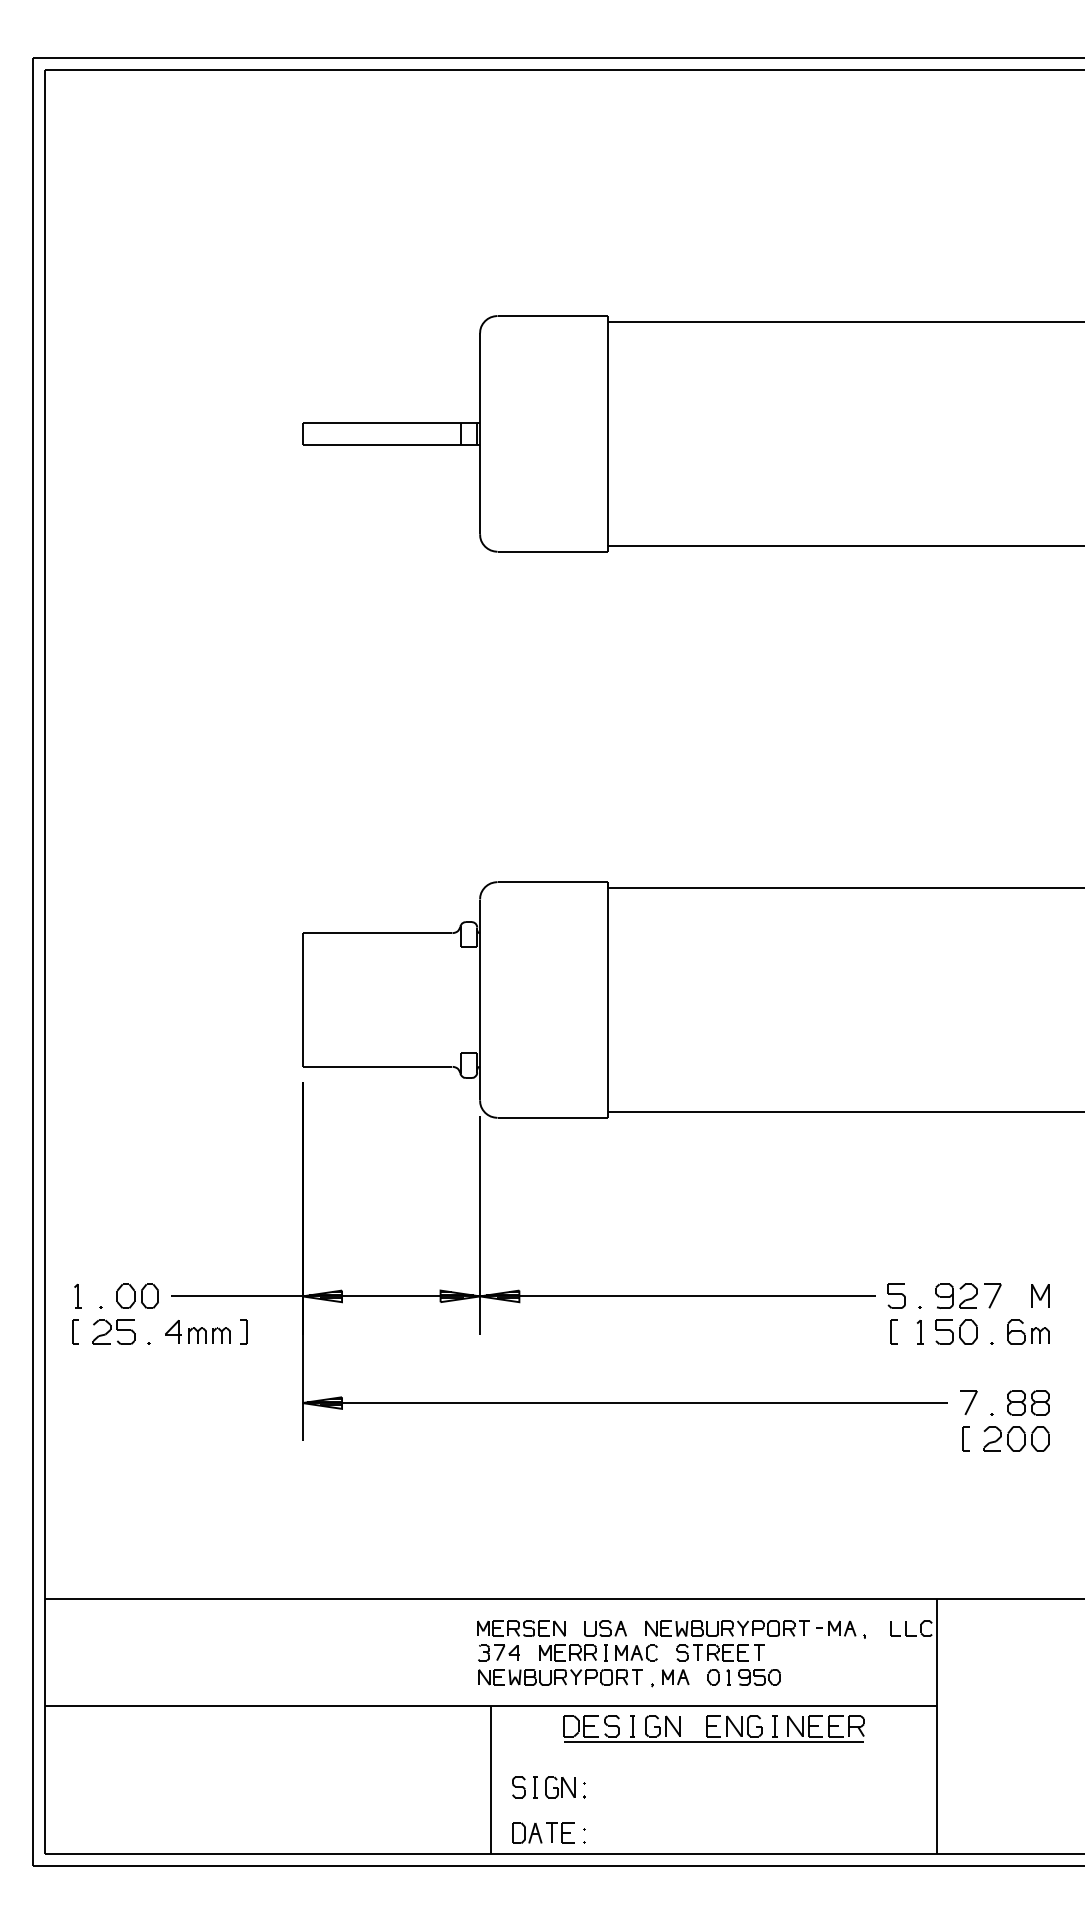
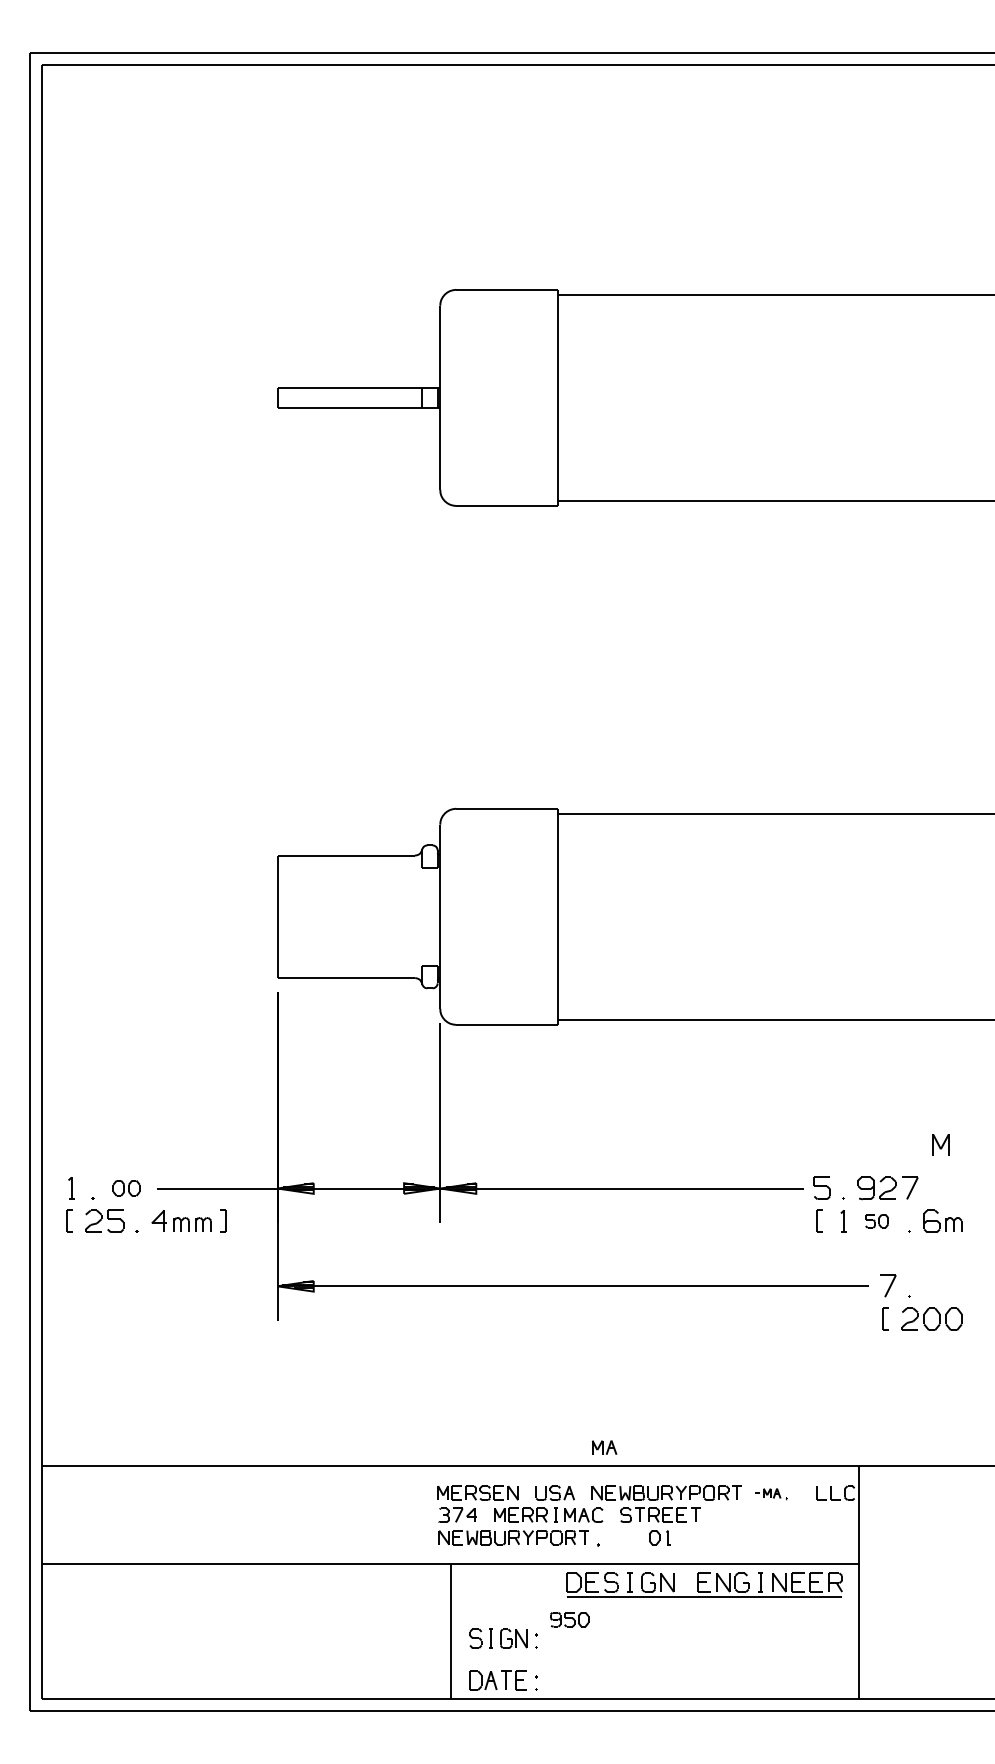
part: (137, 1295) -> (126, 1187), size x0.7
part: (1039, 1295) -> (940, 1144), moved
part: (955, 1331) -> (876, 1220), size x0.6
part: (1027, 1402) -> (942, 1285), removed
part: (841, 1630) -> (771, 1494), size x0.7
part: (675, 1677) -> (604, 1447), moved
part: (759, 1677) -> (569, 1619), moved
part: (713, 1728) -> (704, 1584), moved

